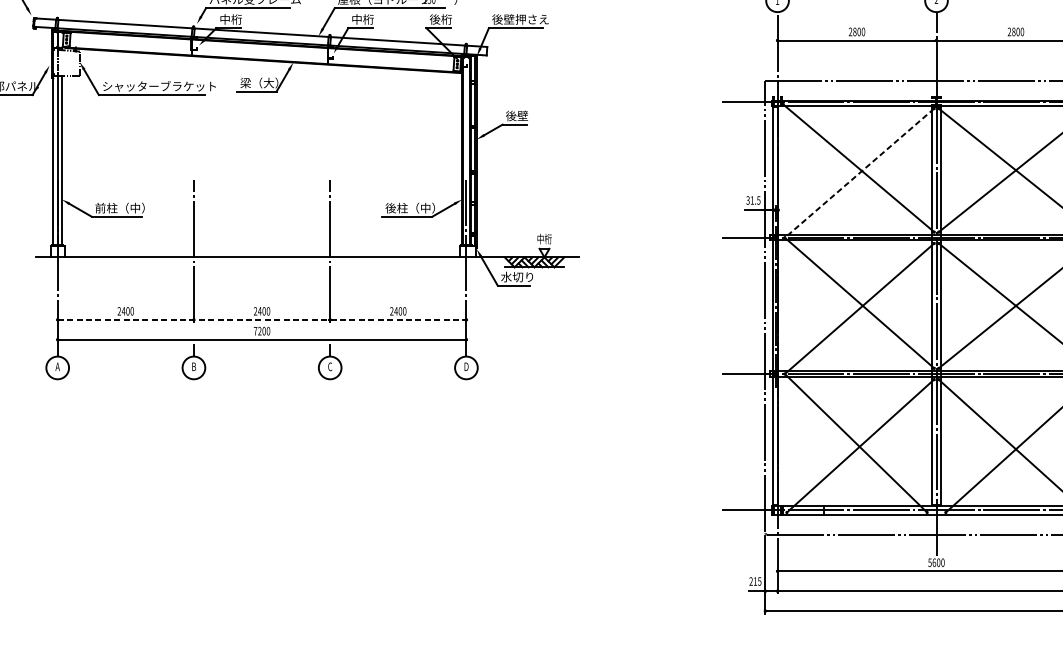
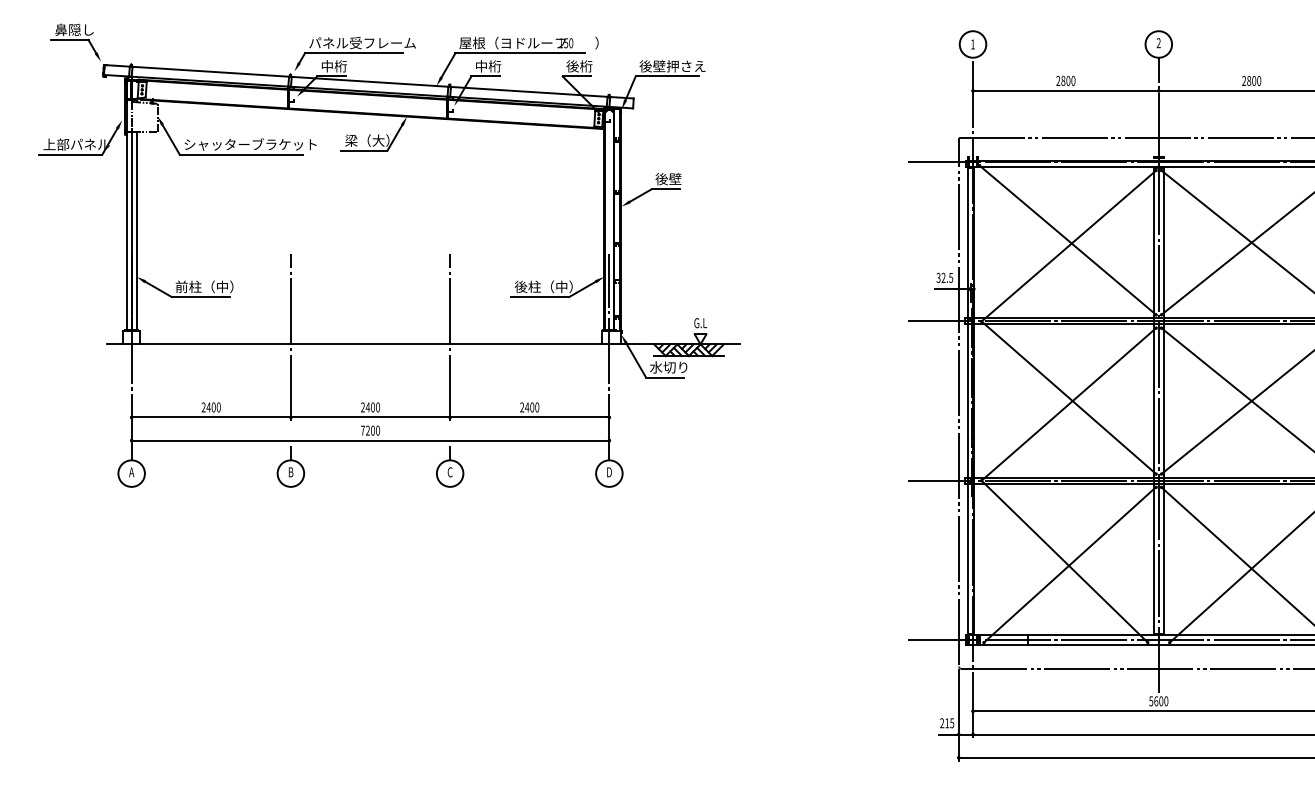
line: (859, 173) -> (1068, 246), dashed -> solid
text: (752, 200) -> (943, 277), 31.5 -> 32.5
text: (544, 238) -> (700, 322), 中桁 -> G.L
line: (262, 319) -> (370, 417), dashed -> solid

